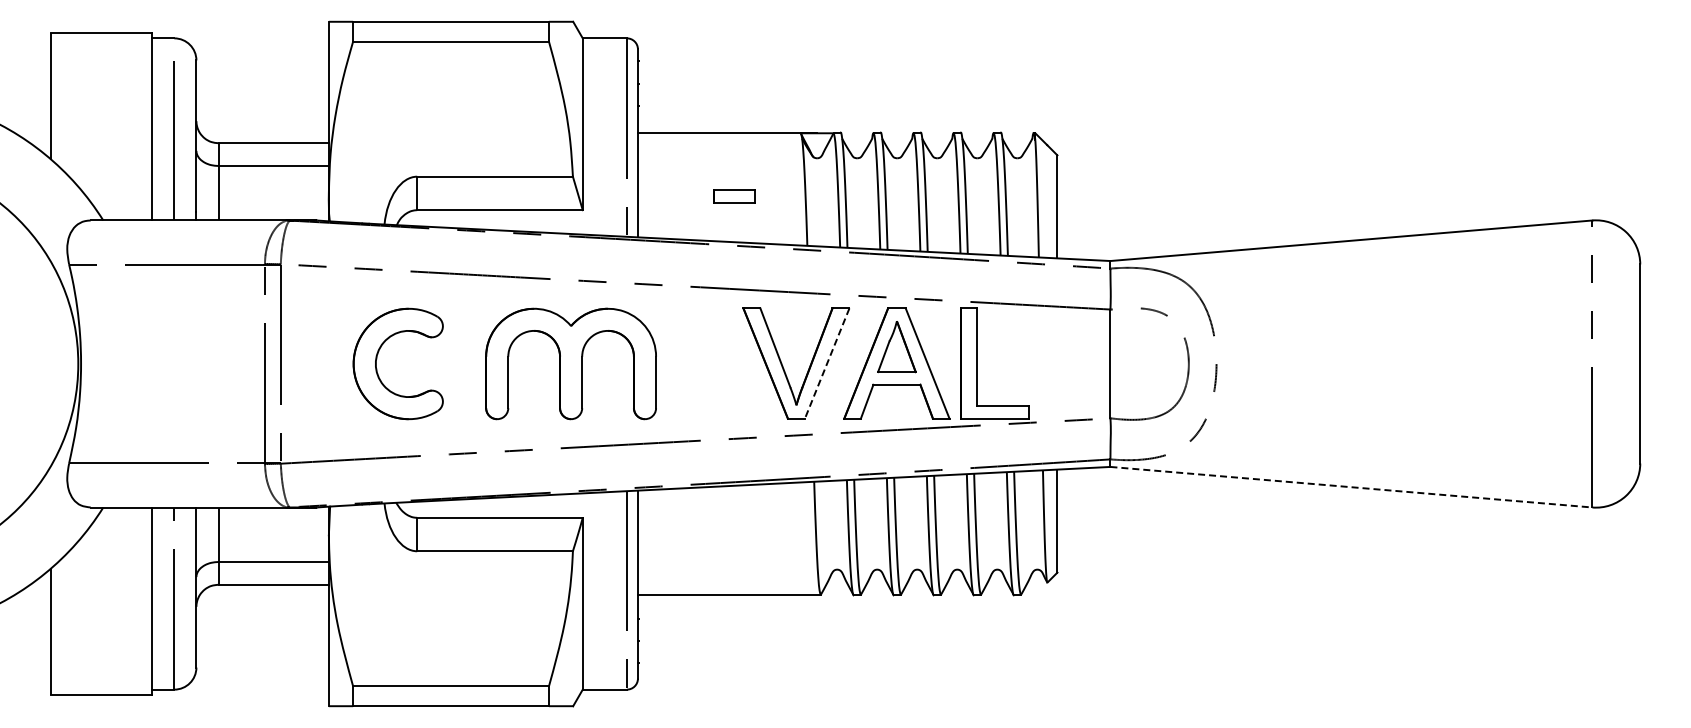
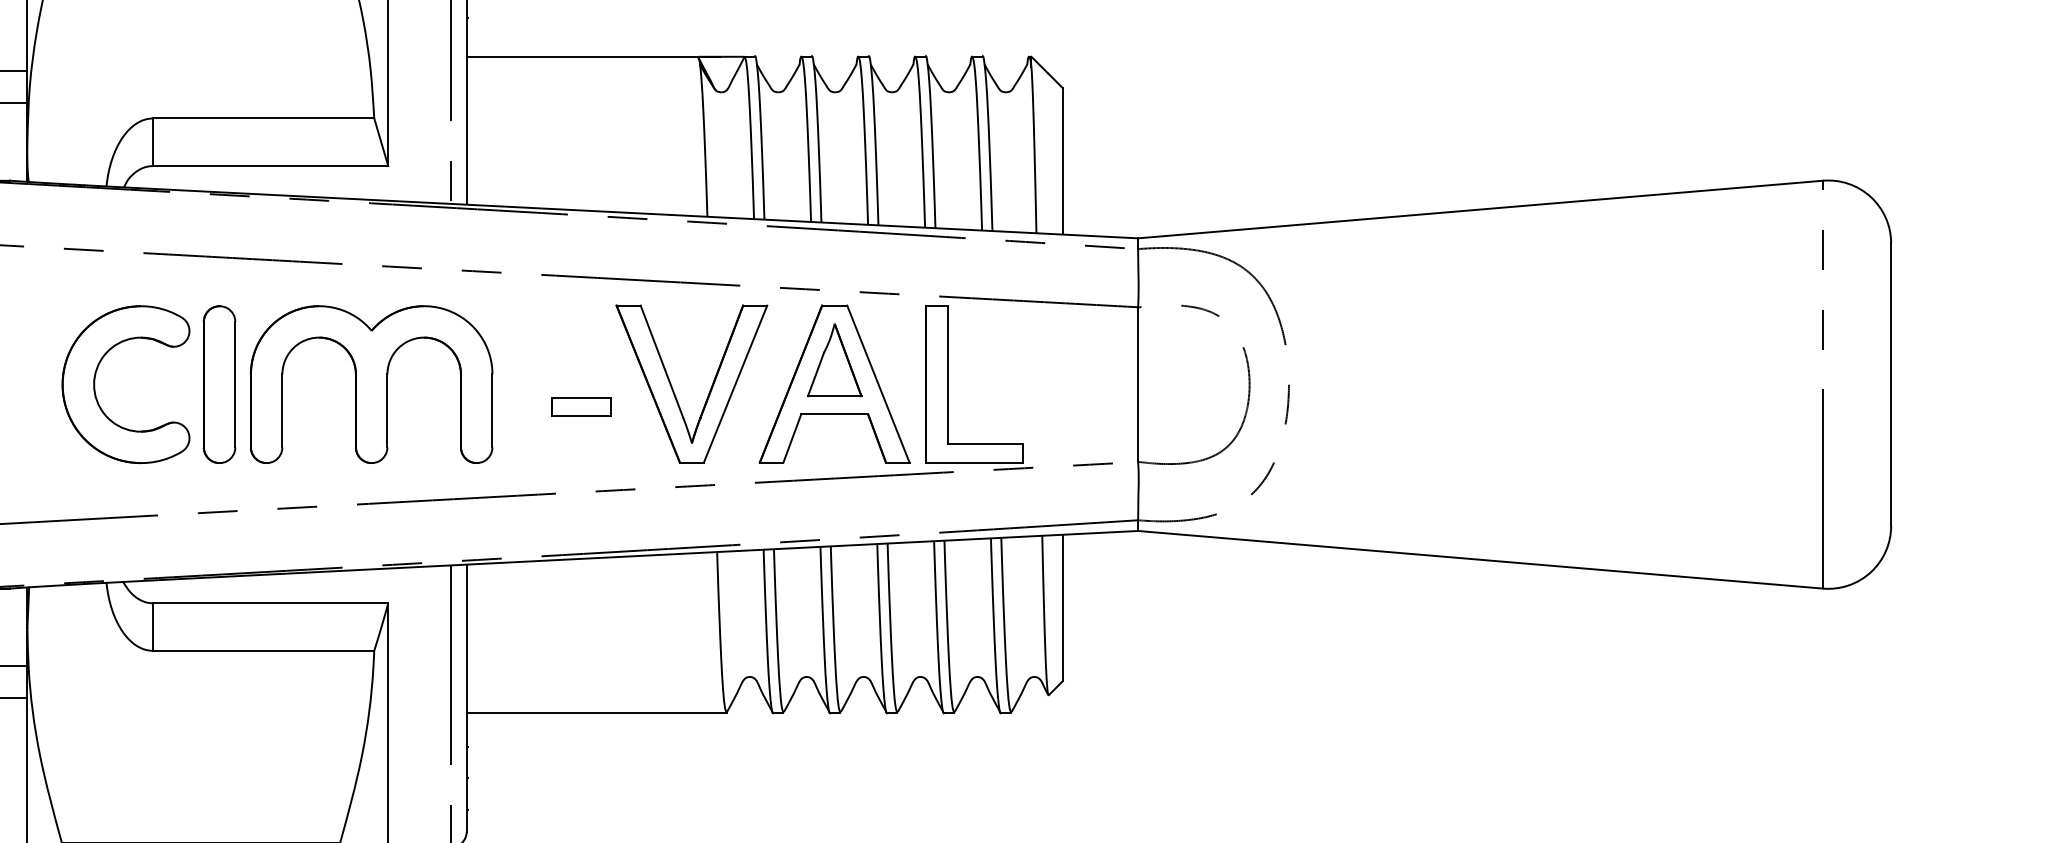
part: (734, 196) -> (581, 406), moved
part: (463, 363) -> (218, 383), added
line: (827, 363) -> (736, 383), dashed -> solid
line: (1351, 487) -> (1480, 560), dashed -> solid

